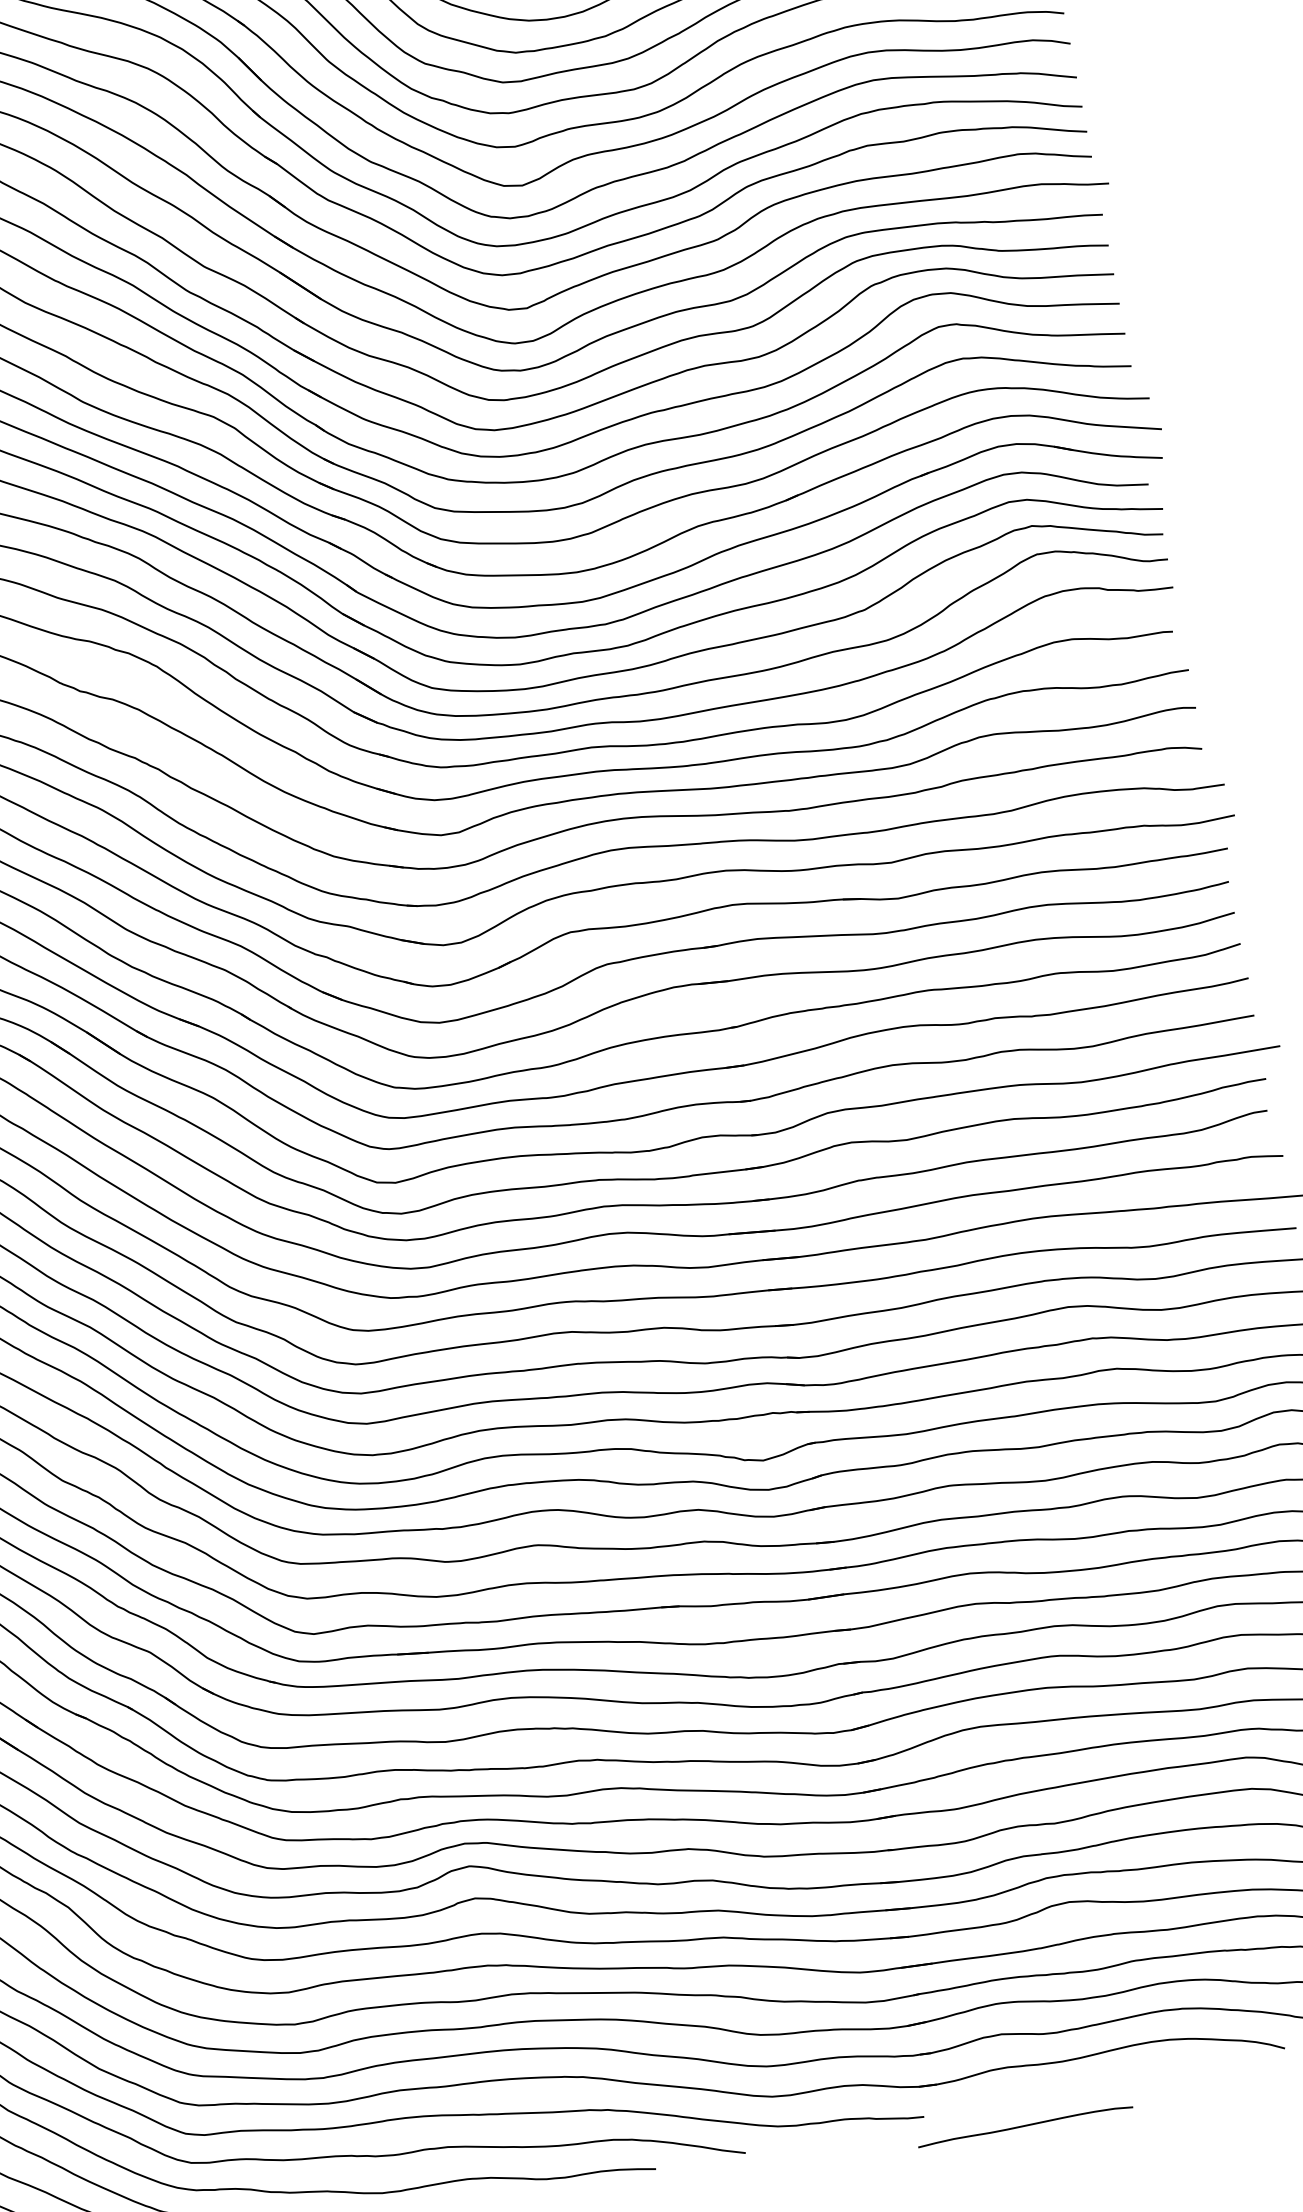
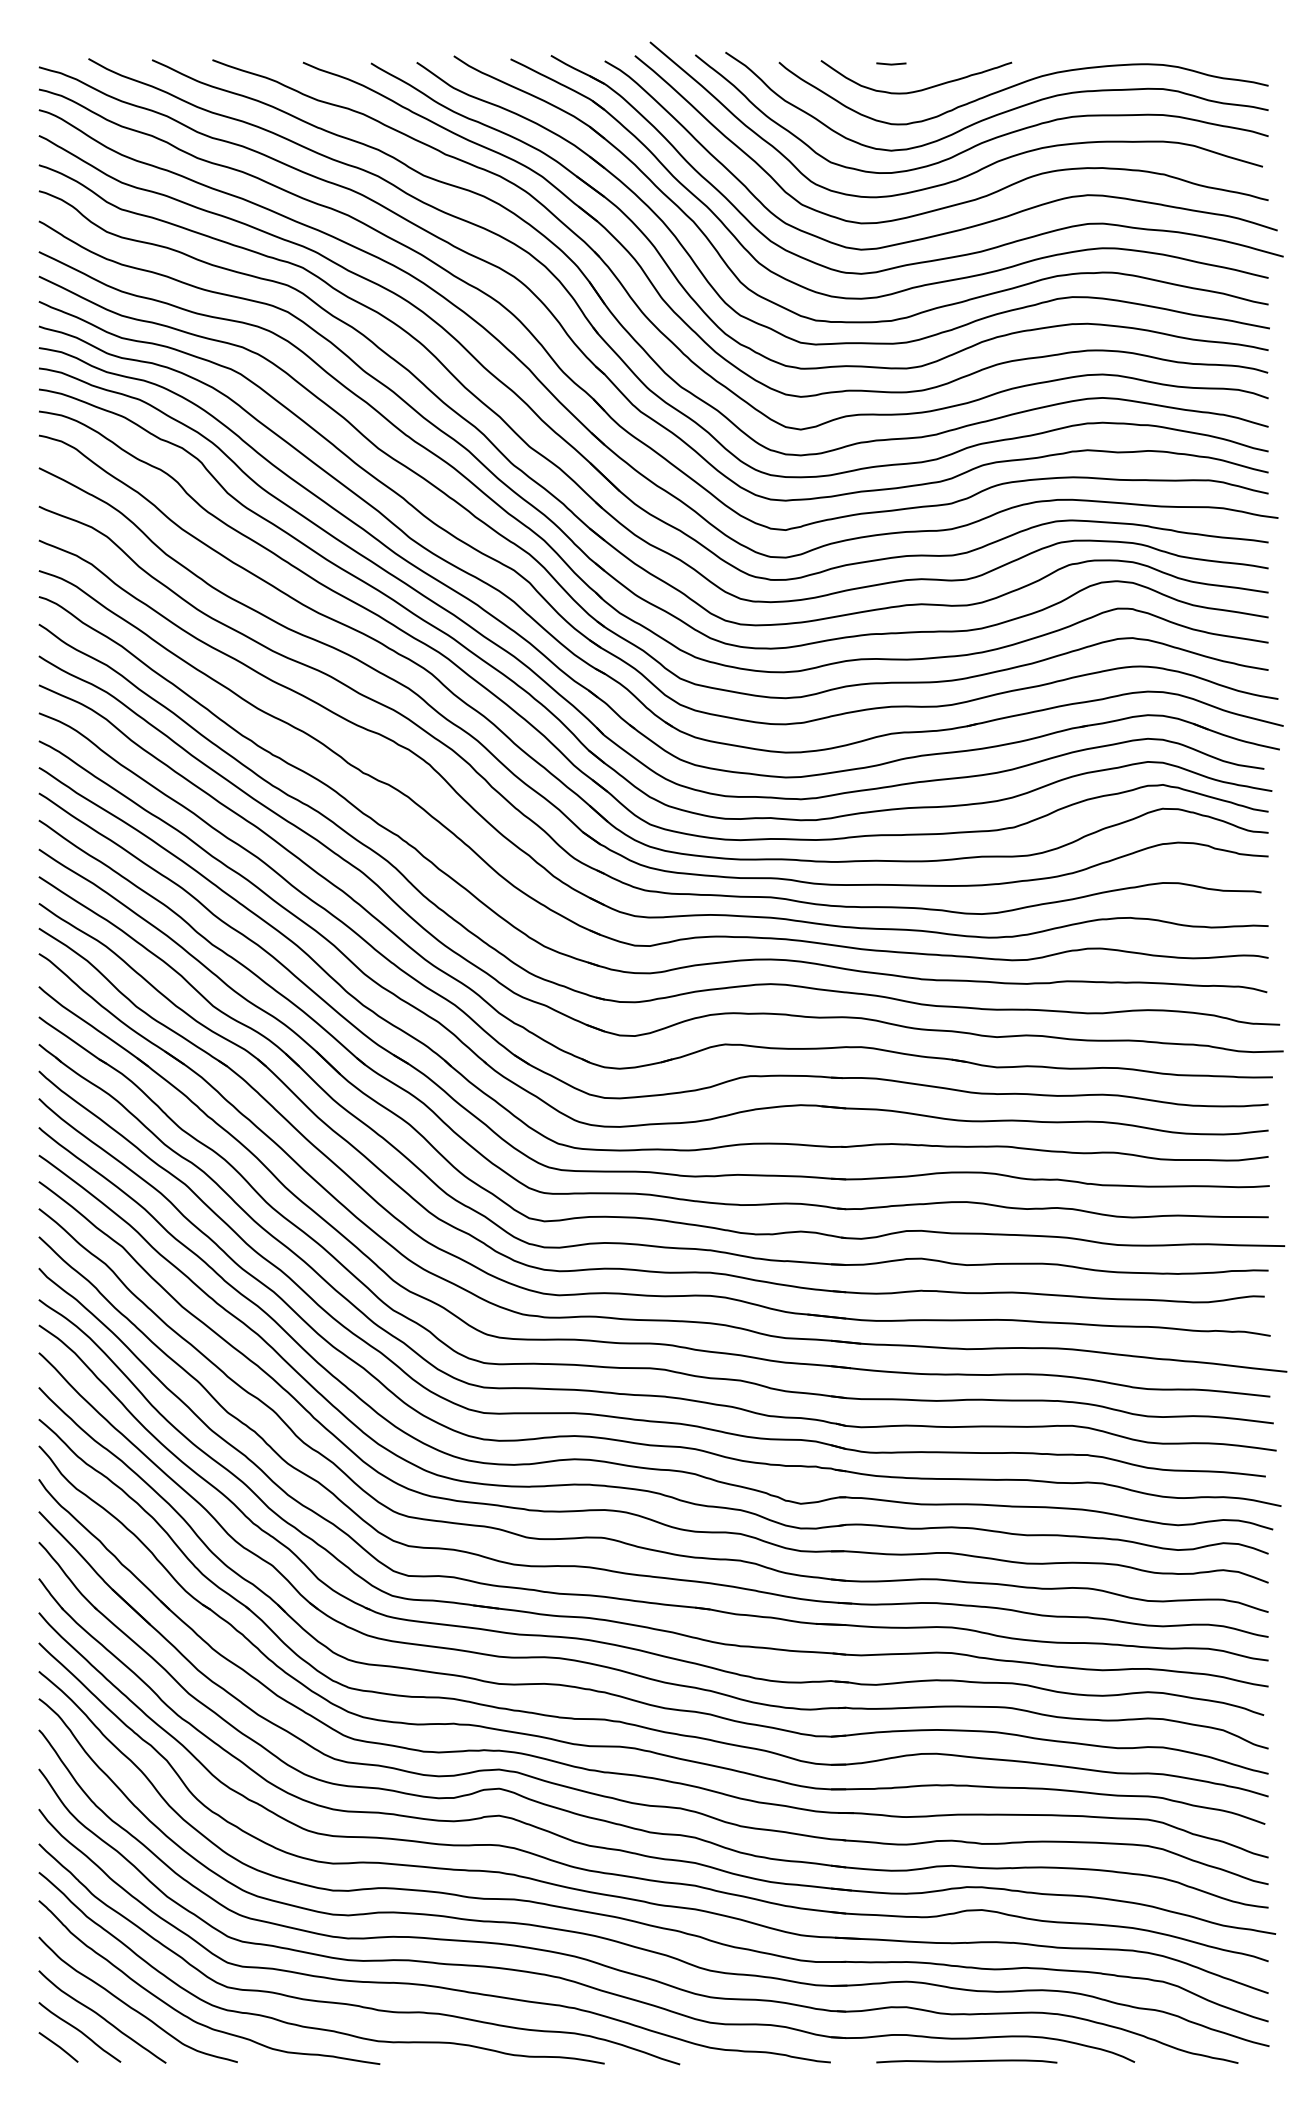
curve: (1025, 2126) -> (966, 2061), moved

